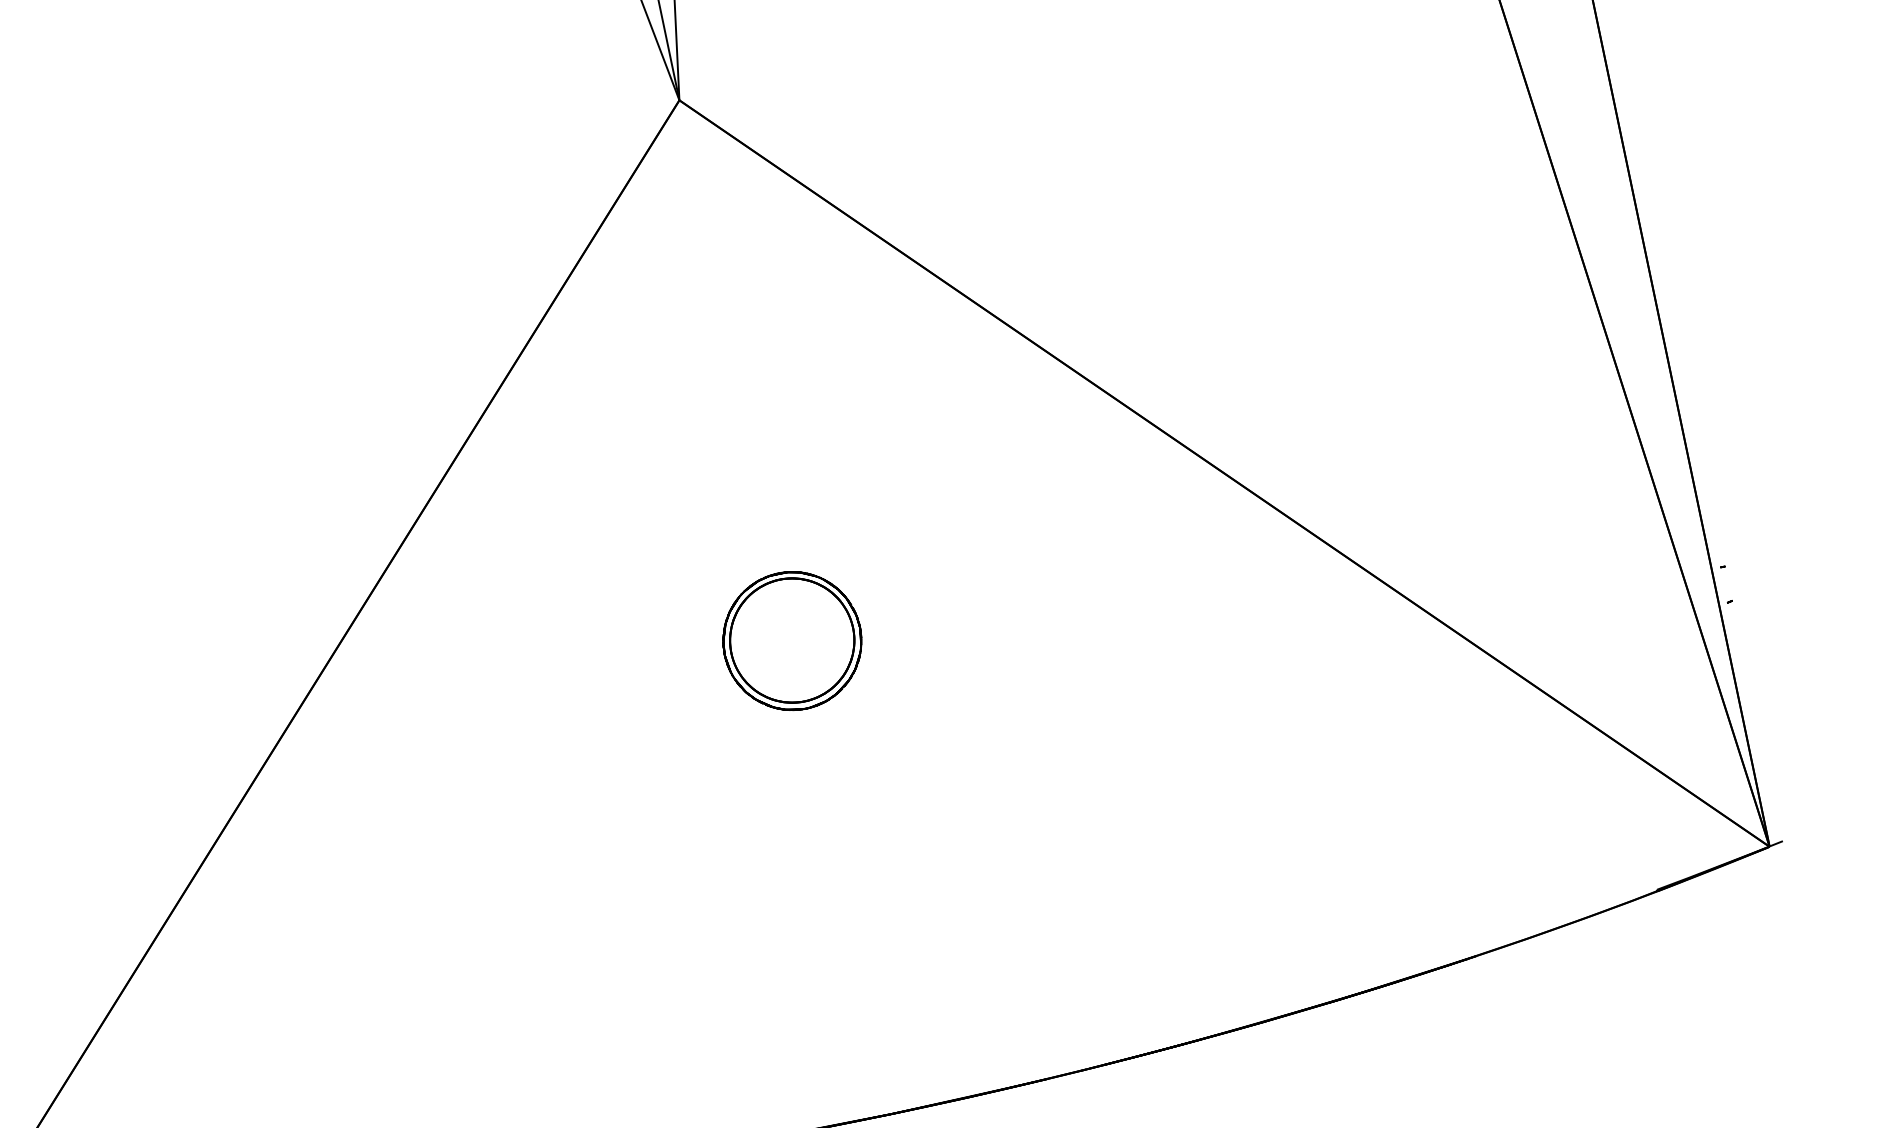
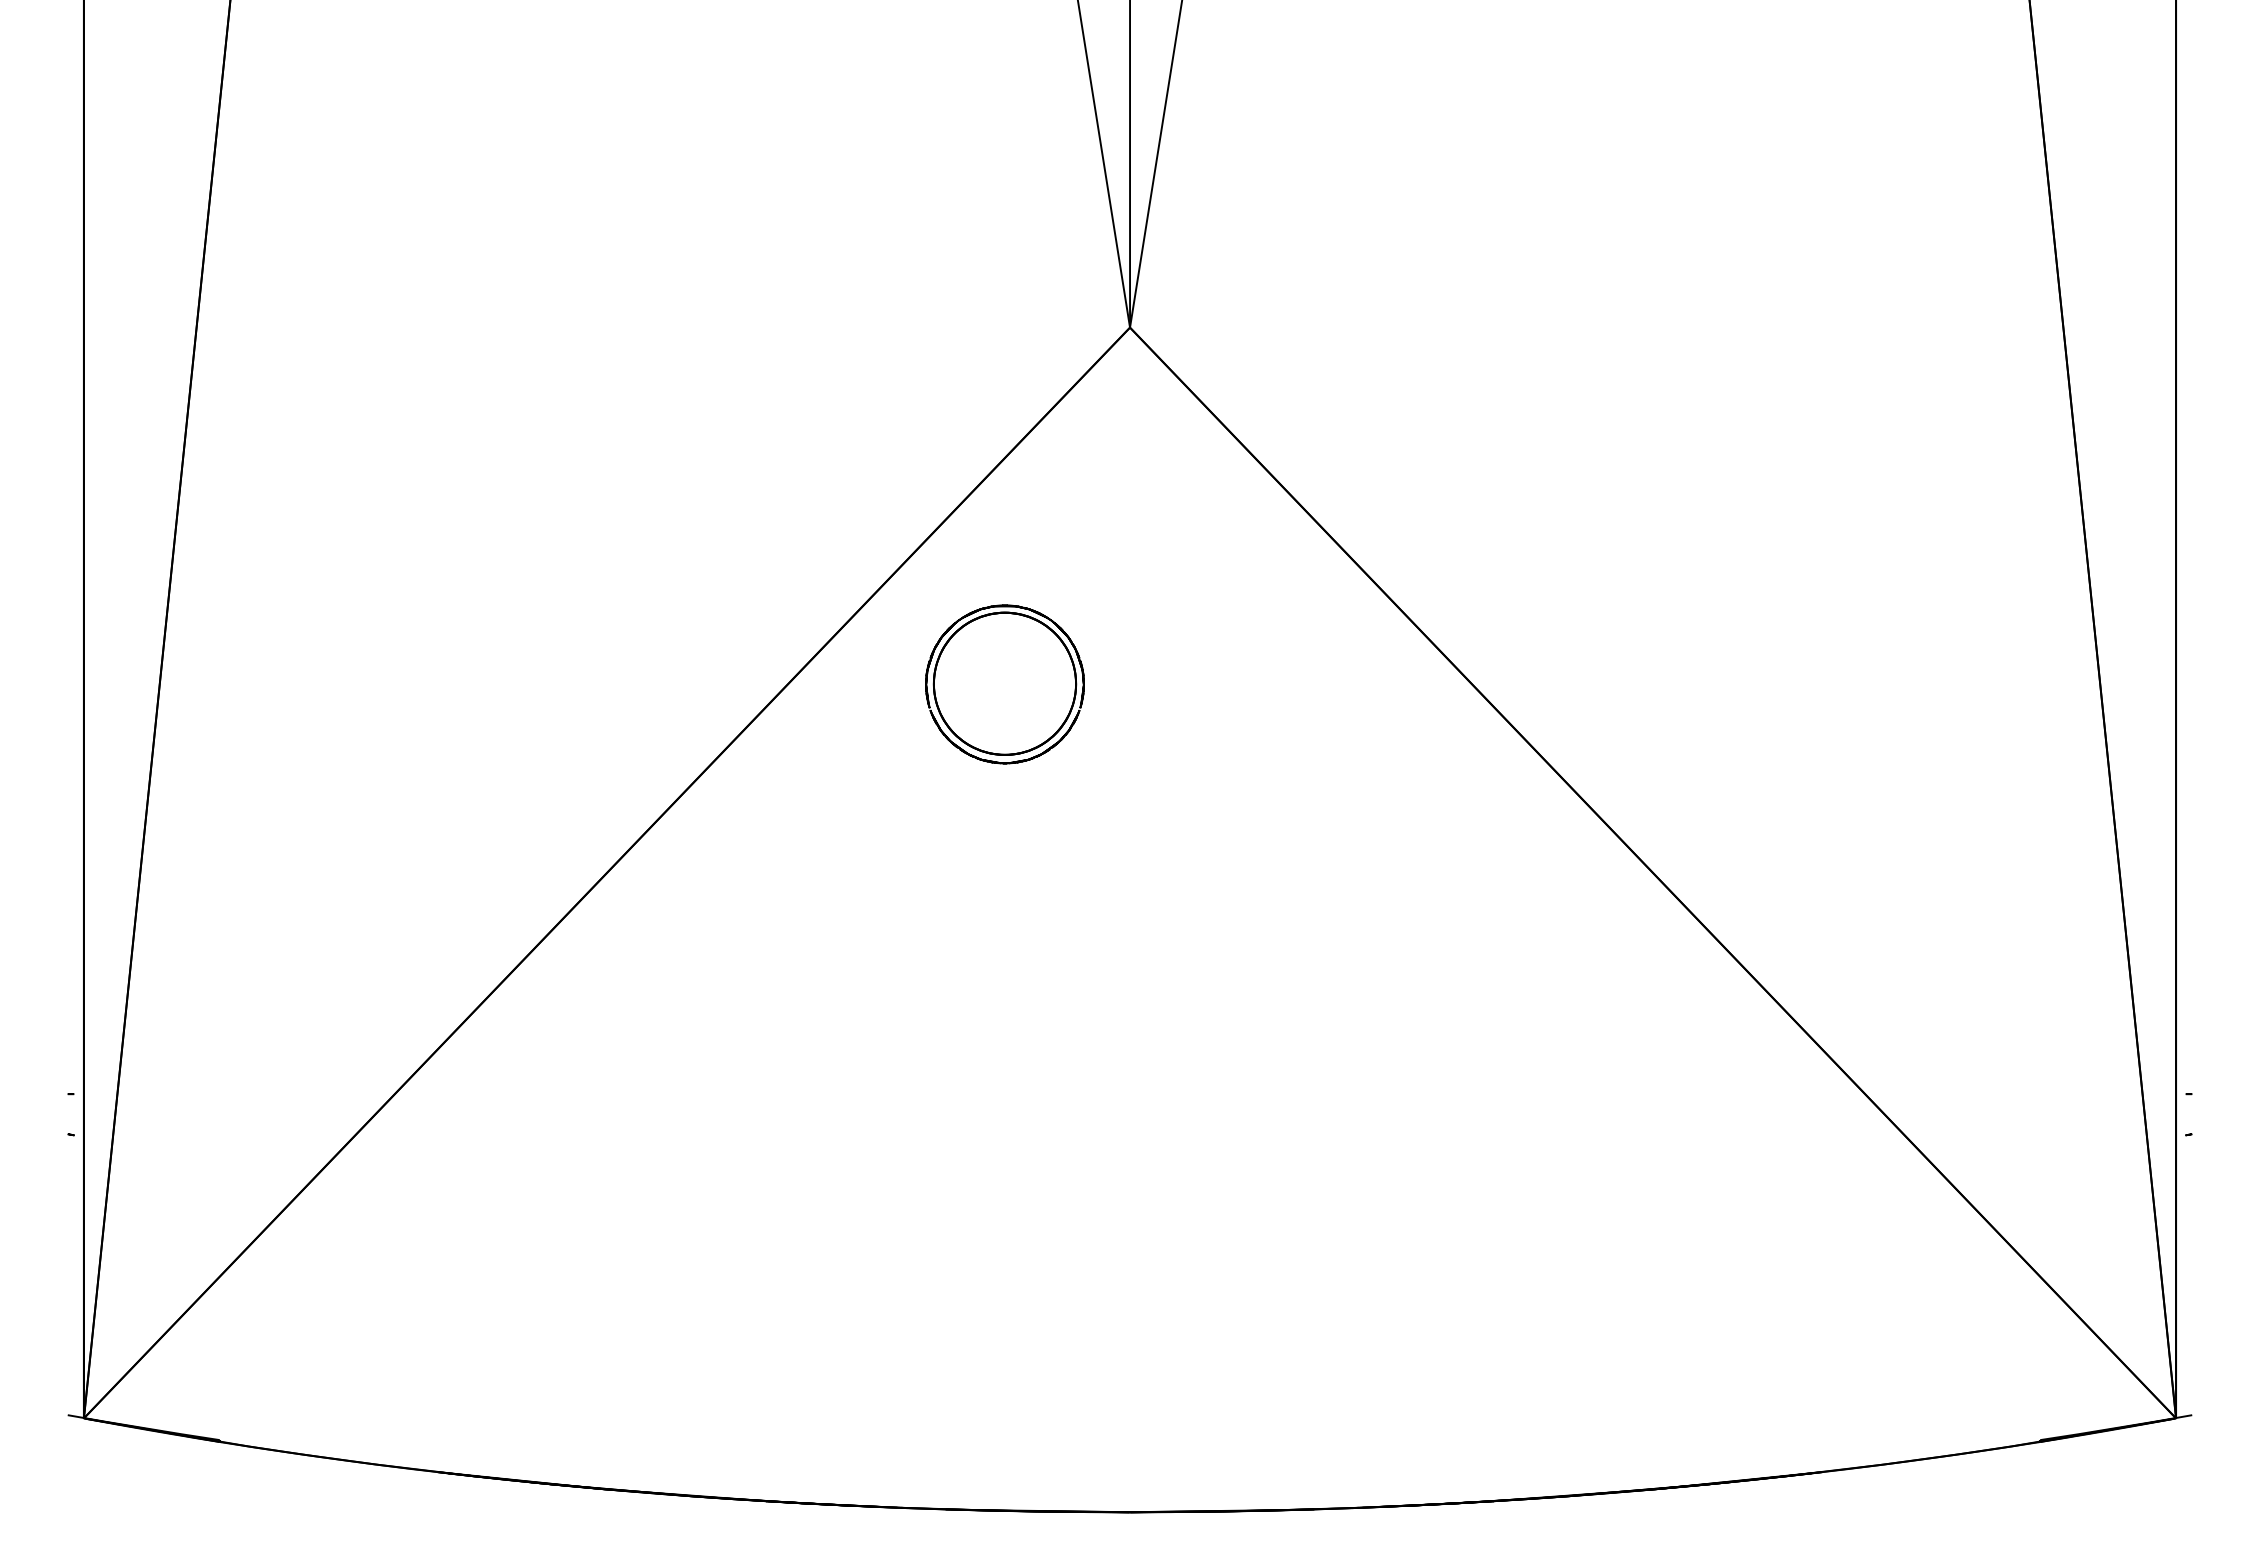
part: (791, 641) -> (1004, 684), moved

